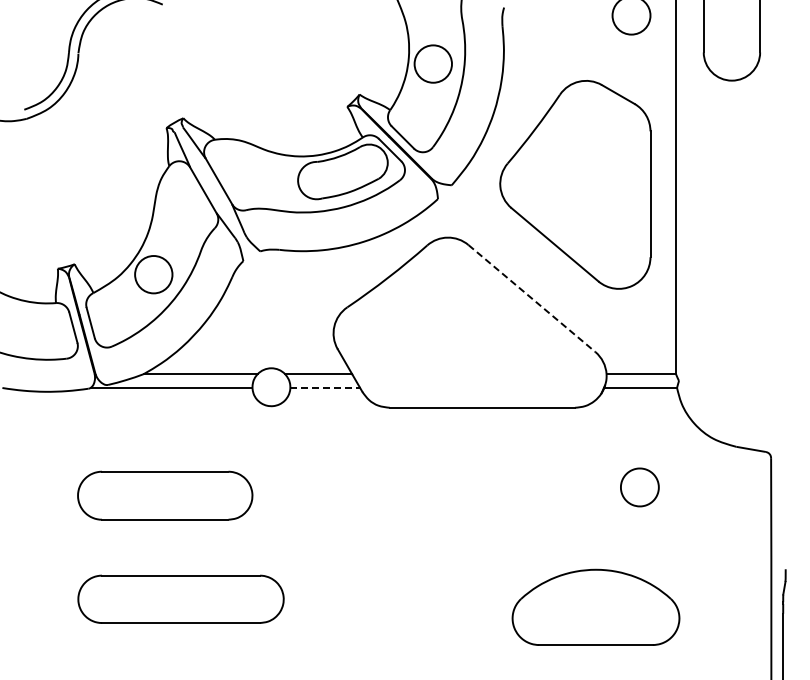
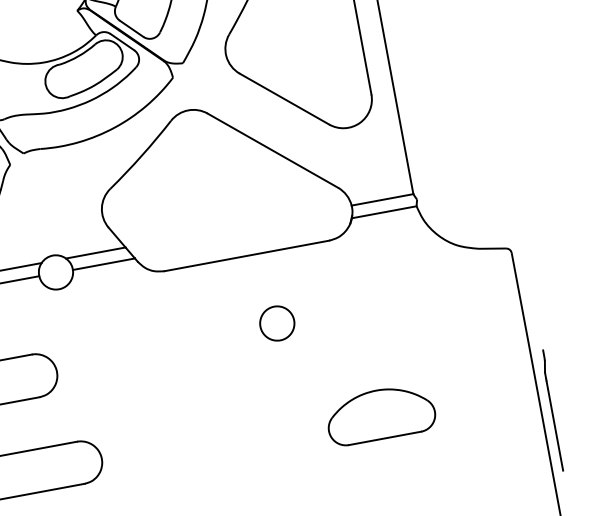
line: (531, 298) -> (272, 150), dashed -> solid
line: (325, 387) -> (104, 263), dashed -> solid
part: (639, 487) -> (276, 323), moved
part: (595, 606) -> (380, 413), size x0.71

